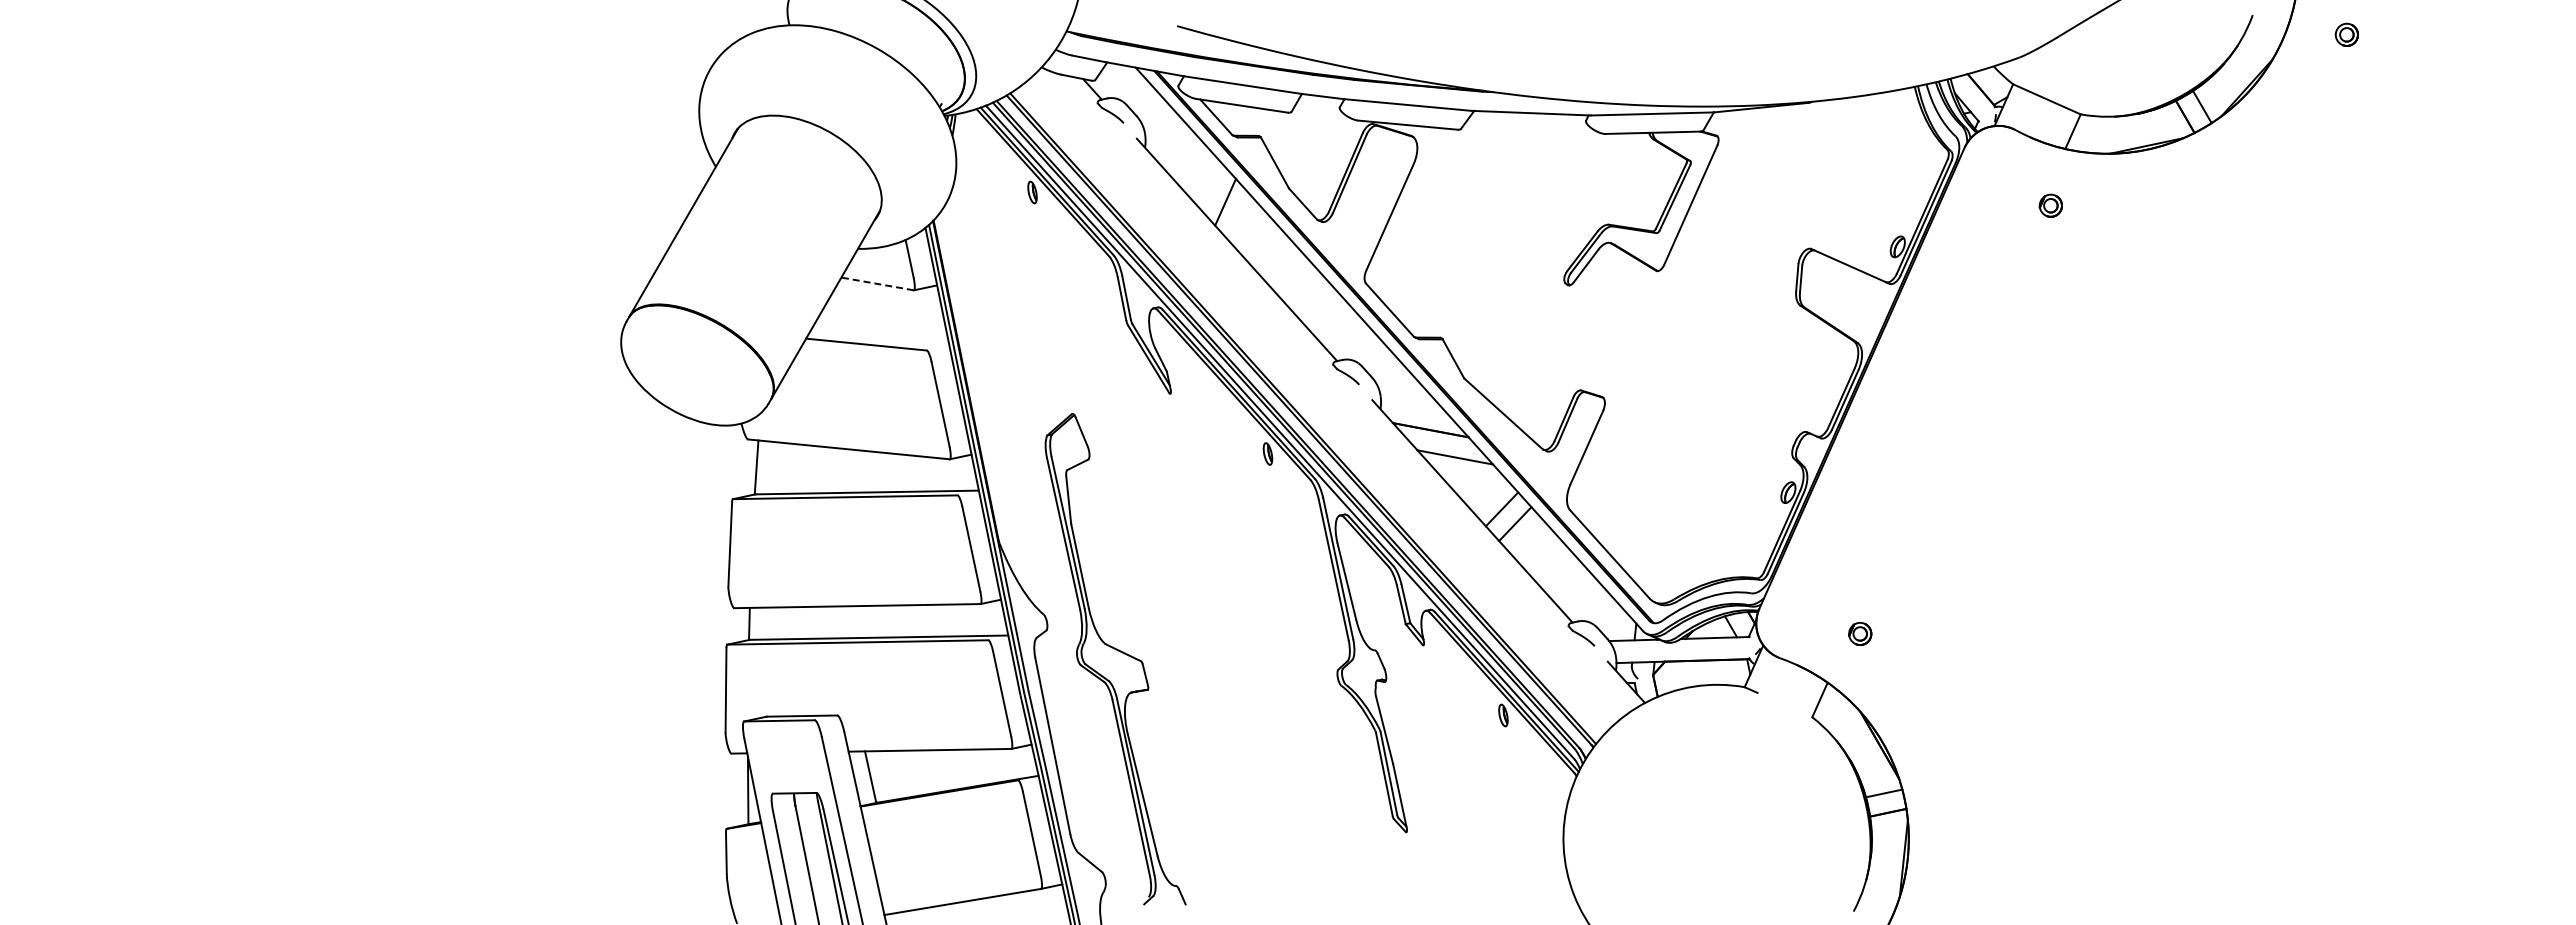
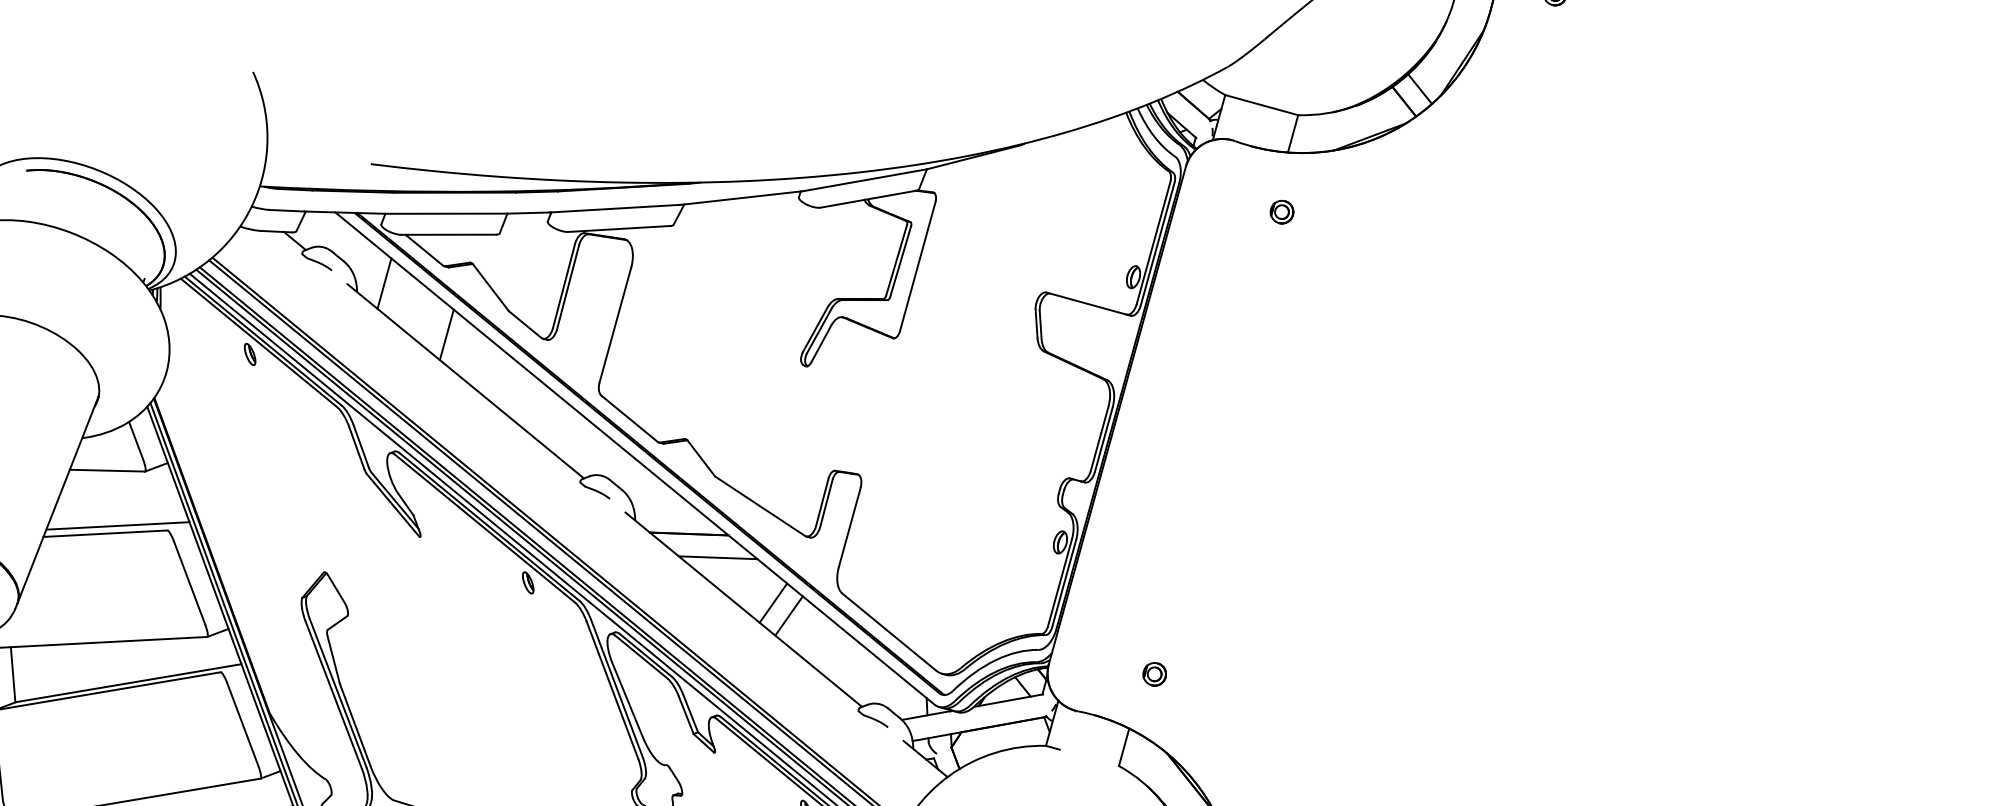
line: (1172, 143) -> (384, 283), added
line: (877, 283) -> (107, 470), dashed -> solid
line: (879, 338) -> (117, 525), added

